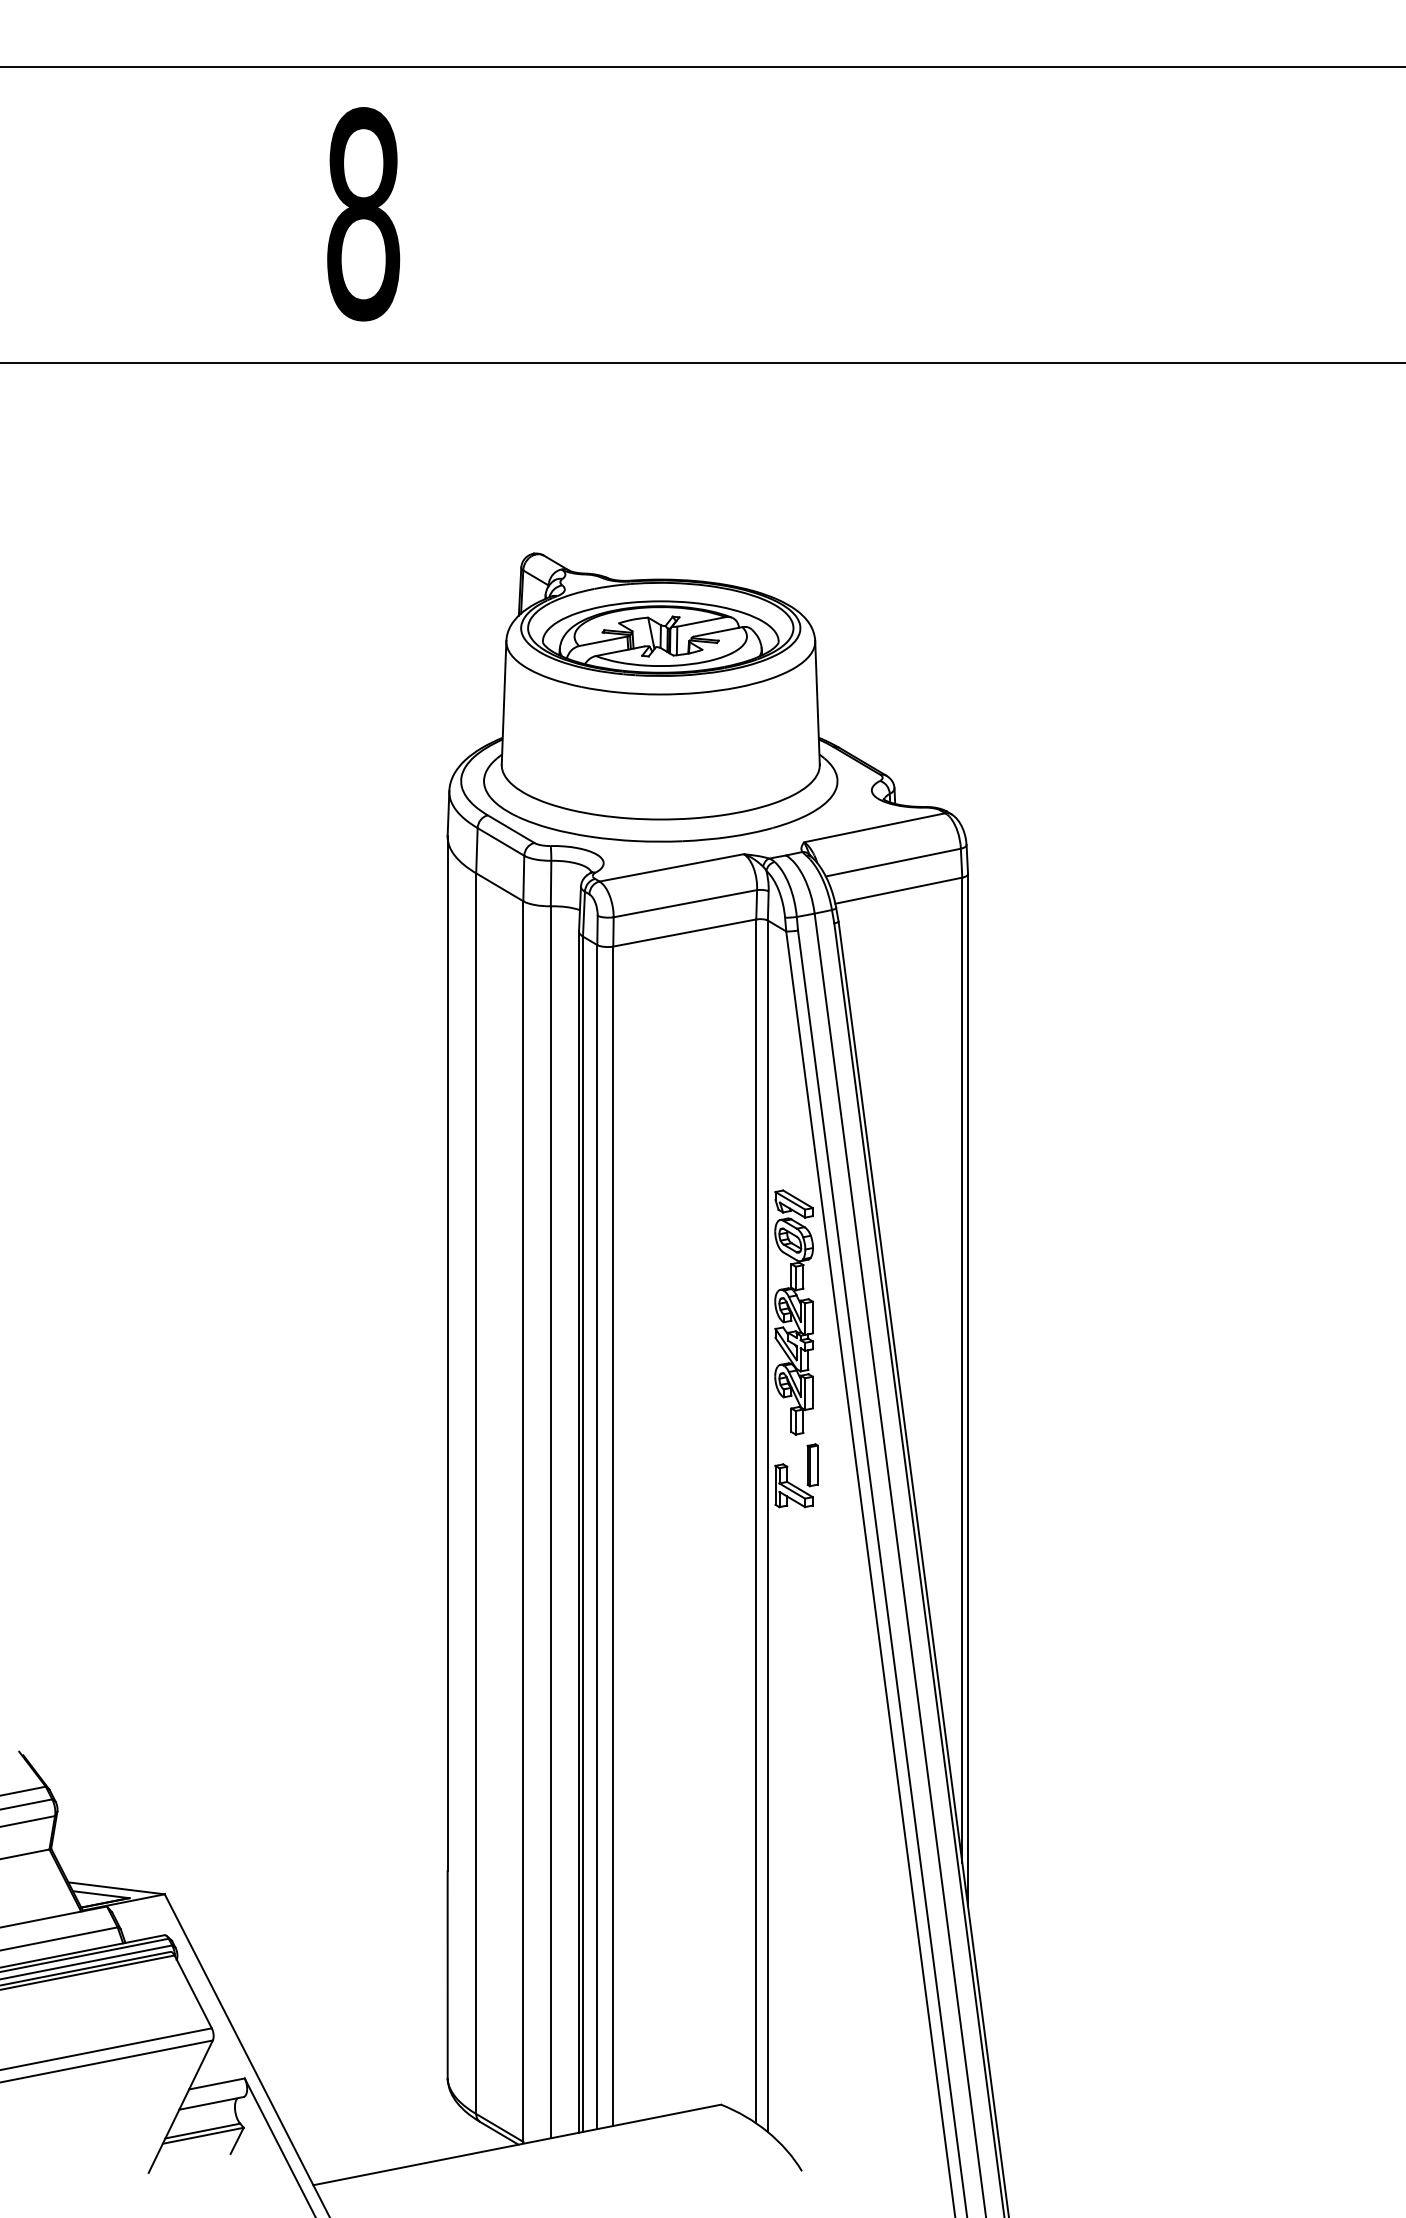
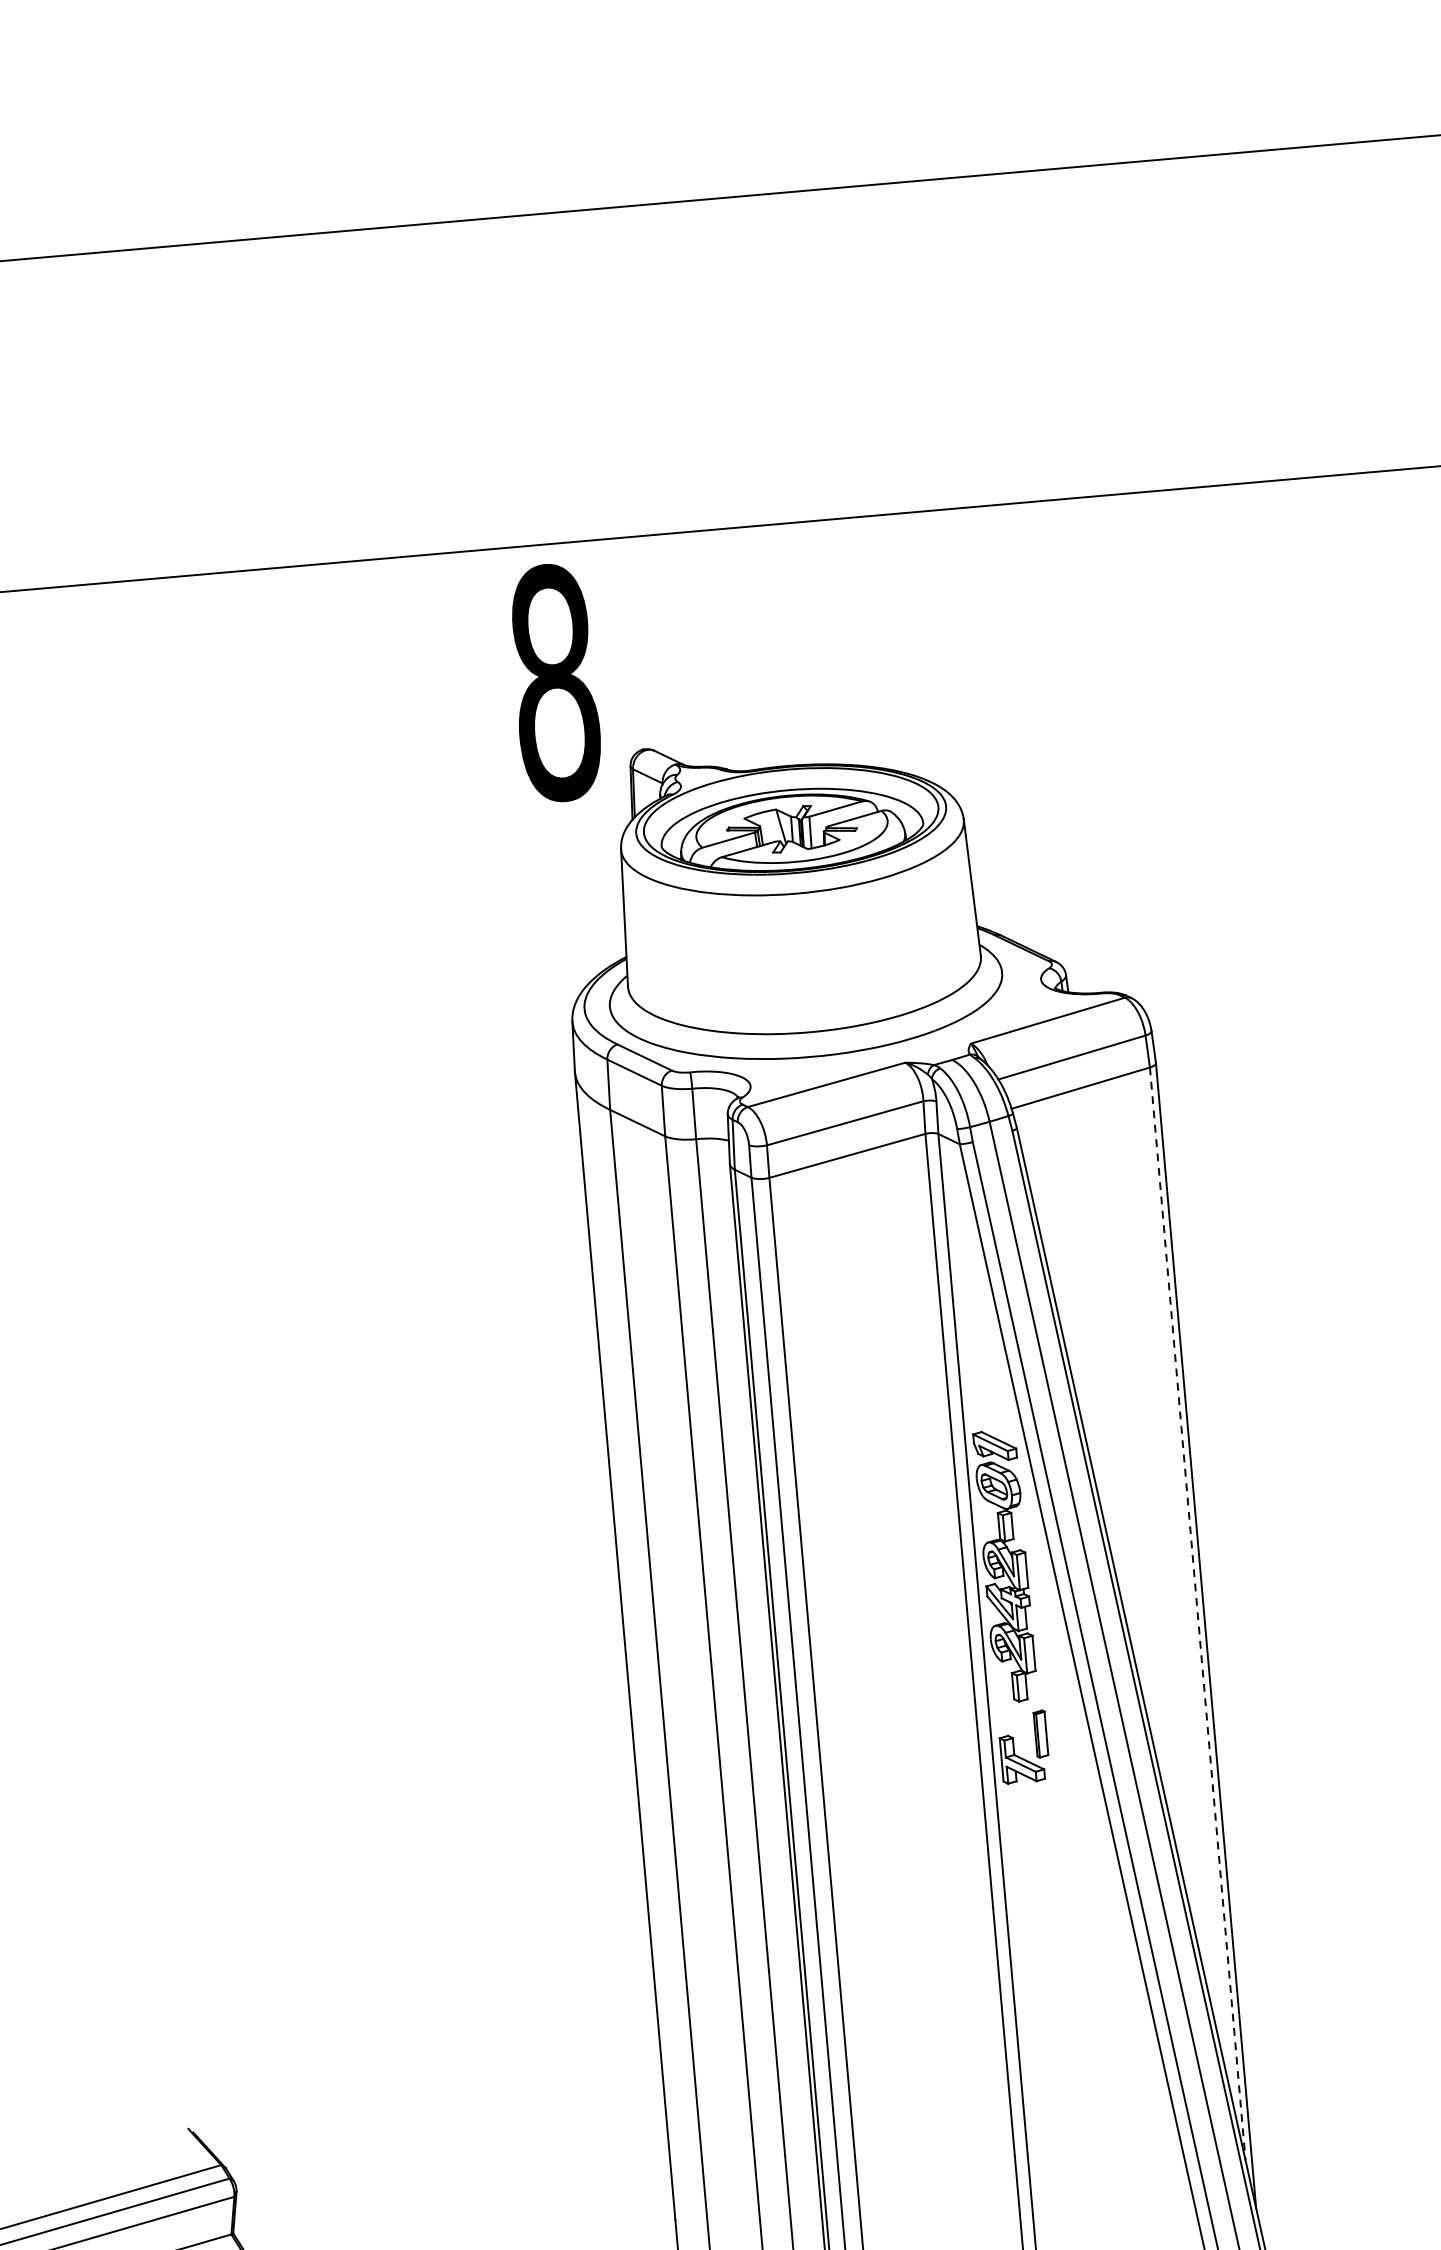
text: (363, 214) -> (555, 683), moved
line: (962, 1370) -> (1198, 1614), solid -> dashed

